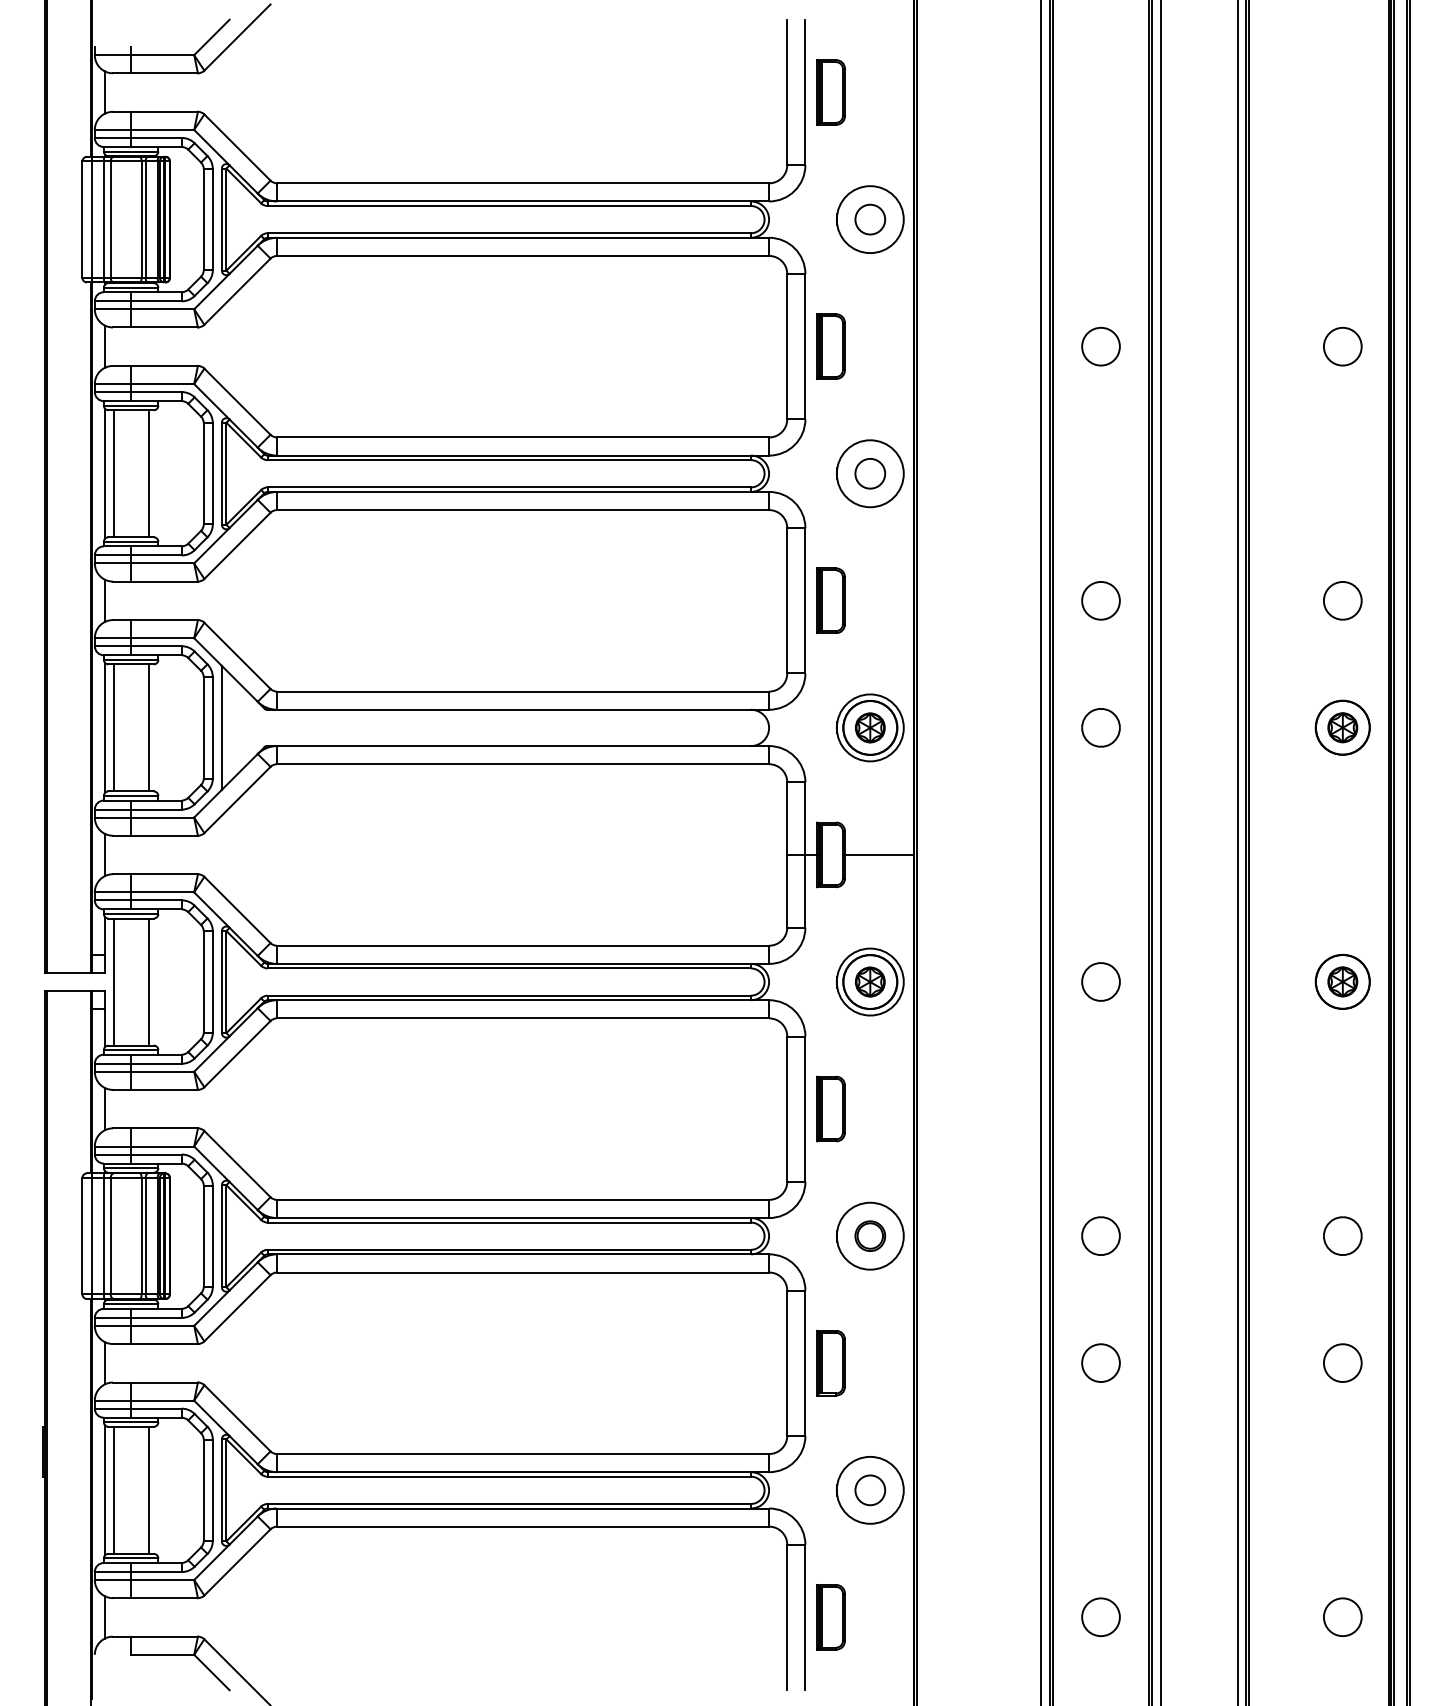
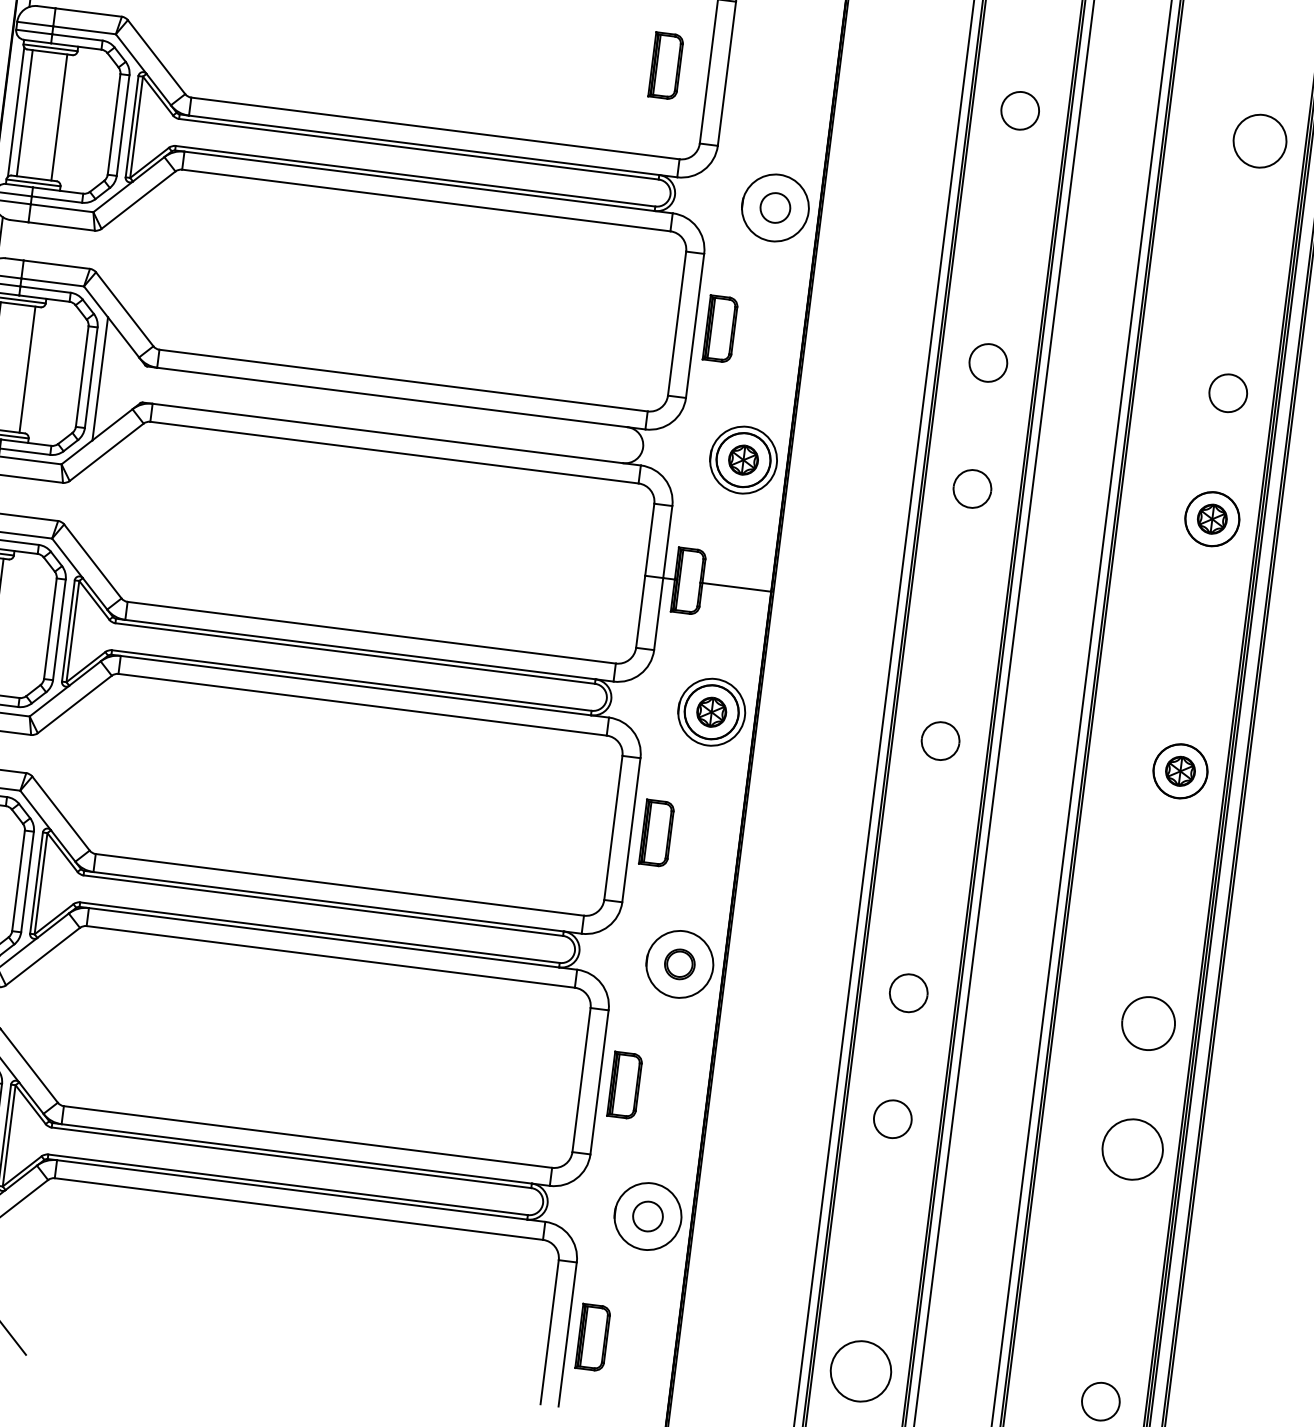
part: (830, 346) -> (665, 65), moved
circle: (1342, 346) -> (1259, 140), size x1.4
part: (1342, 1235) -> (1148, 1022), size x1.4
circle: (1342, 1363) -> (1132, 1149), size x1.6
circle: (1100, 1617) -> (860, 1371), size x1.6

